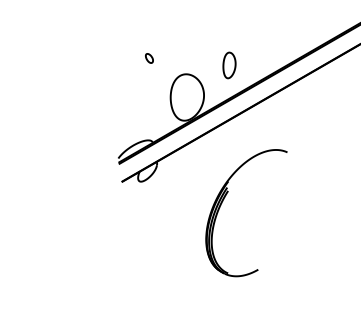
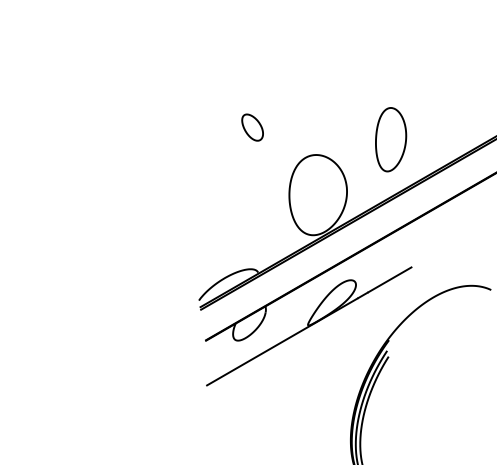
part: (149, 58) -> (252, 127), size x1.67
part: (229, 65) -> (391, 139), size x1.43
part: (182, 173) -> (309, 326), added

